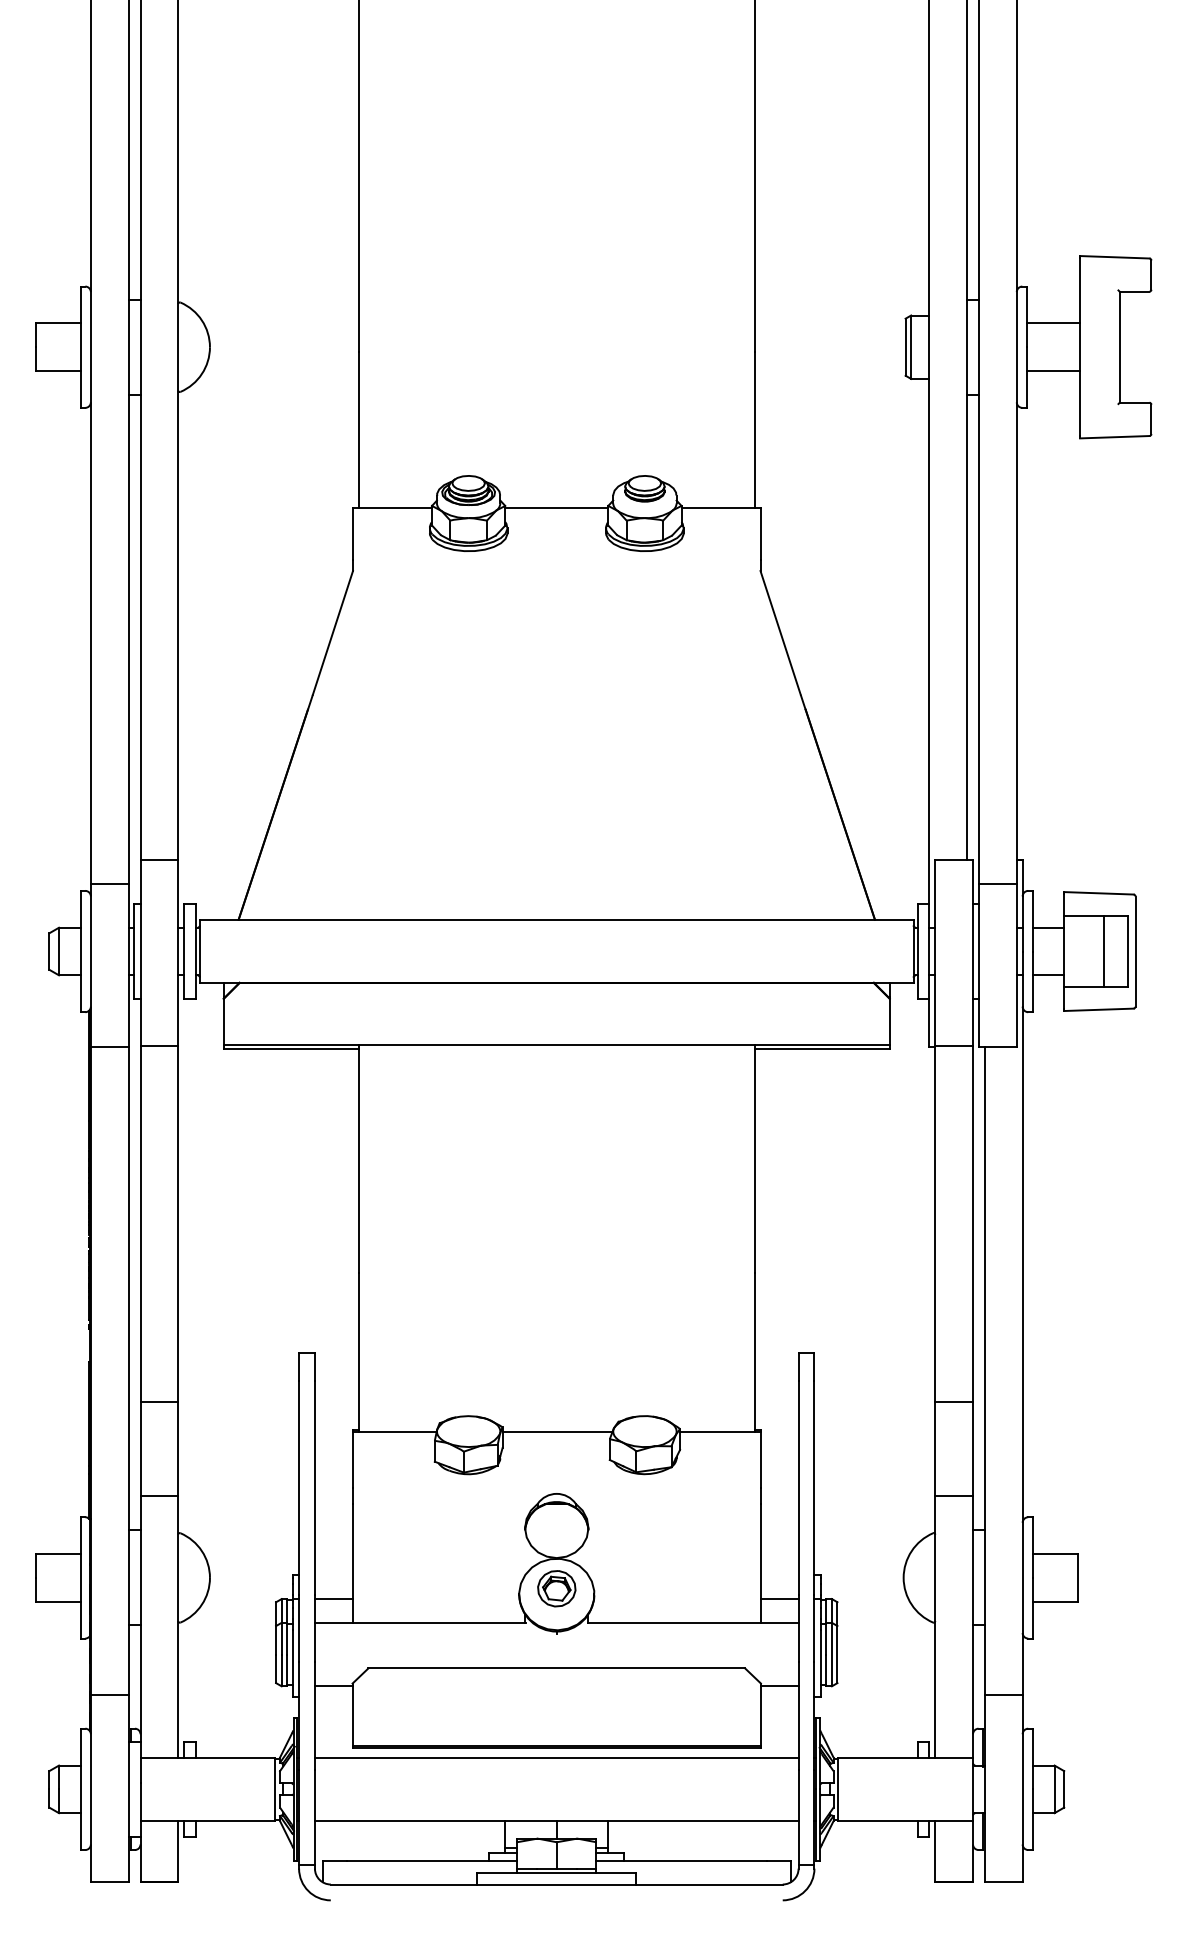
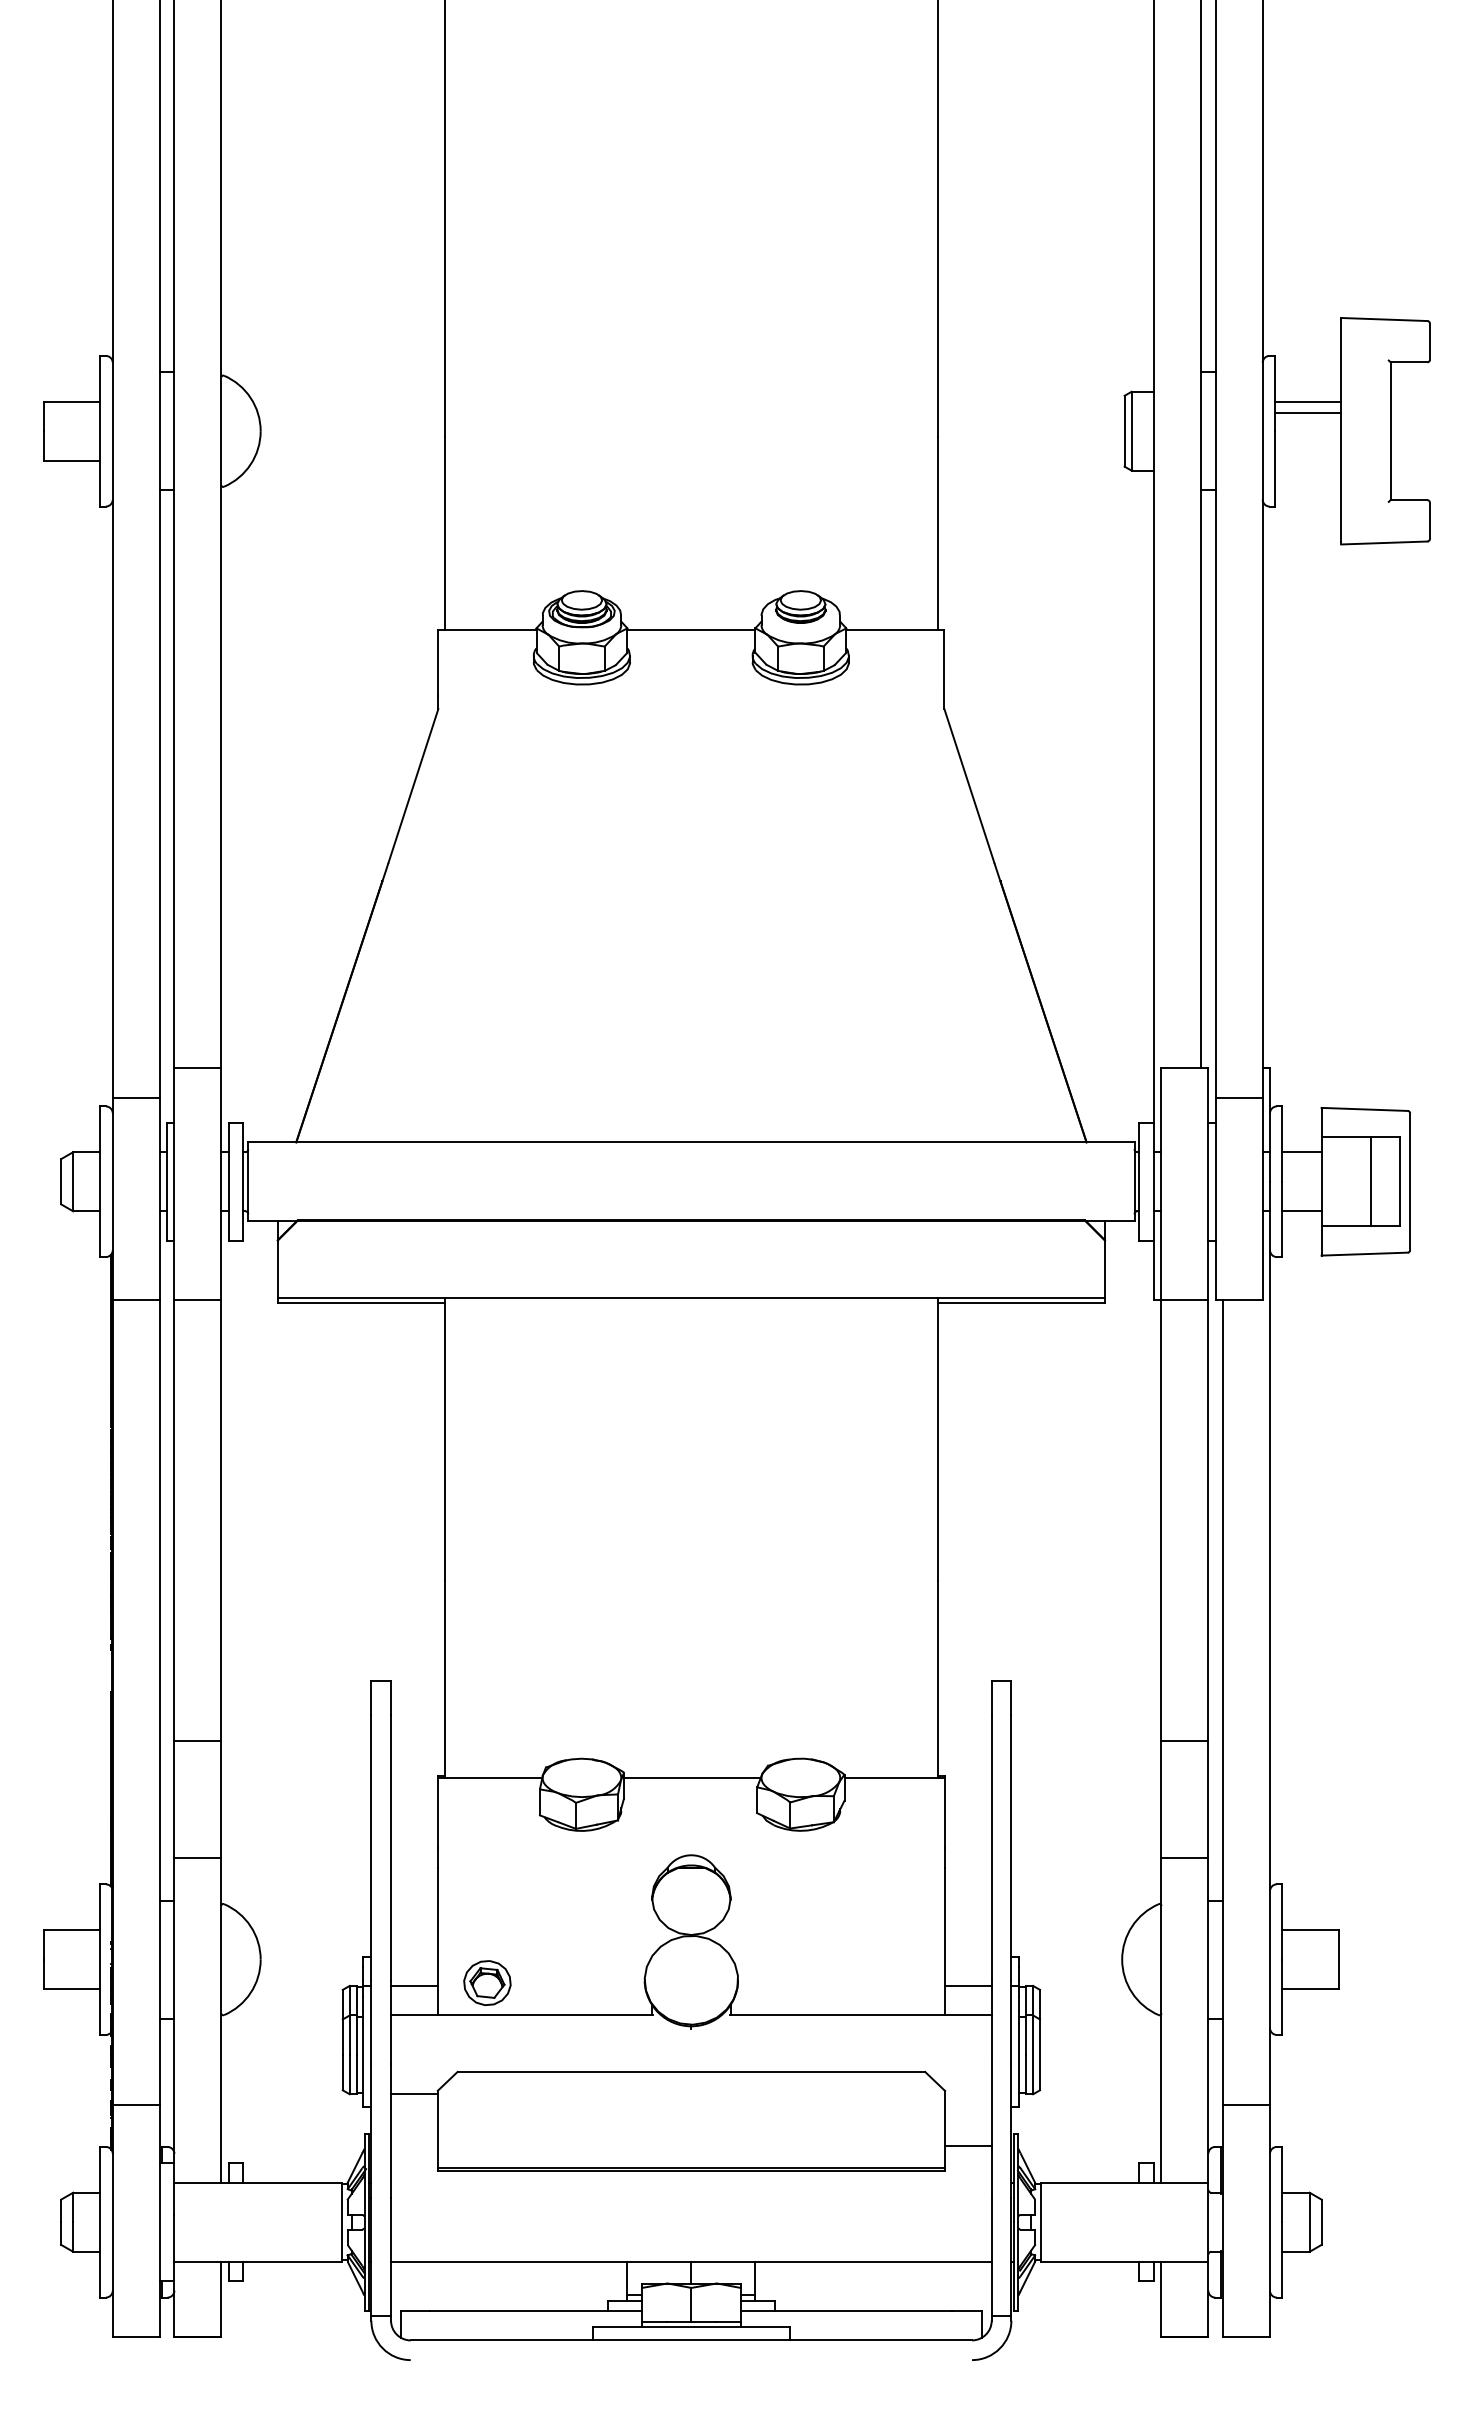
line: (1053, 370) -> (1308, 412), moved
part: (556, 1589) -> (487, 1983), moved
line: (779, 1686) -> (967, 2146), moved
line: (556, 1757) -> (691, 2182), removed

